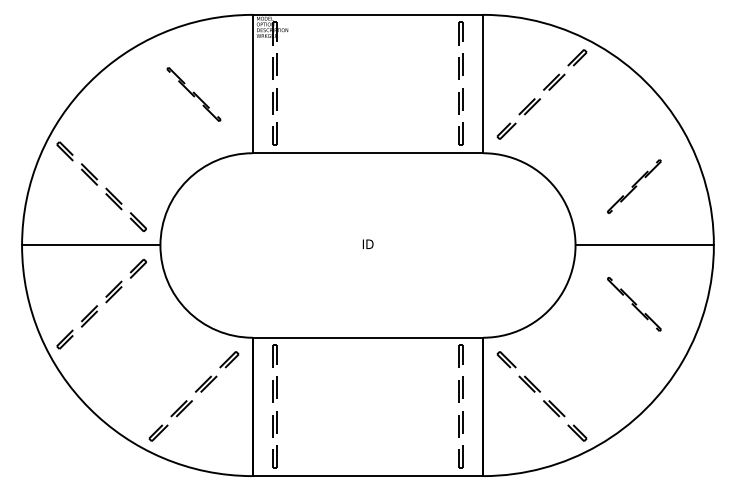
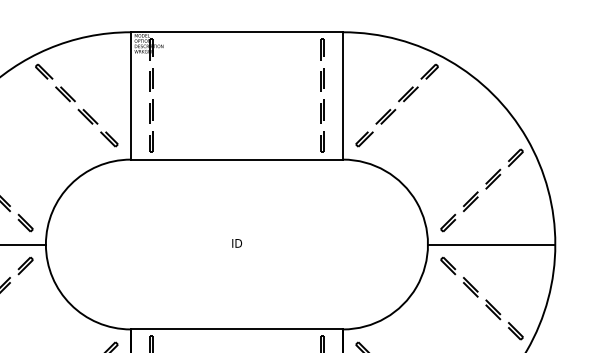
part: (193, 94) -> (76, 105), size x1.67
part: (634, 186) -> (482, 190), size x1.67
part: (634, 304) -> (482, 298), size x1.67

